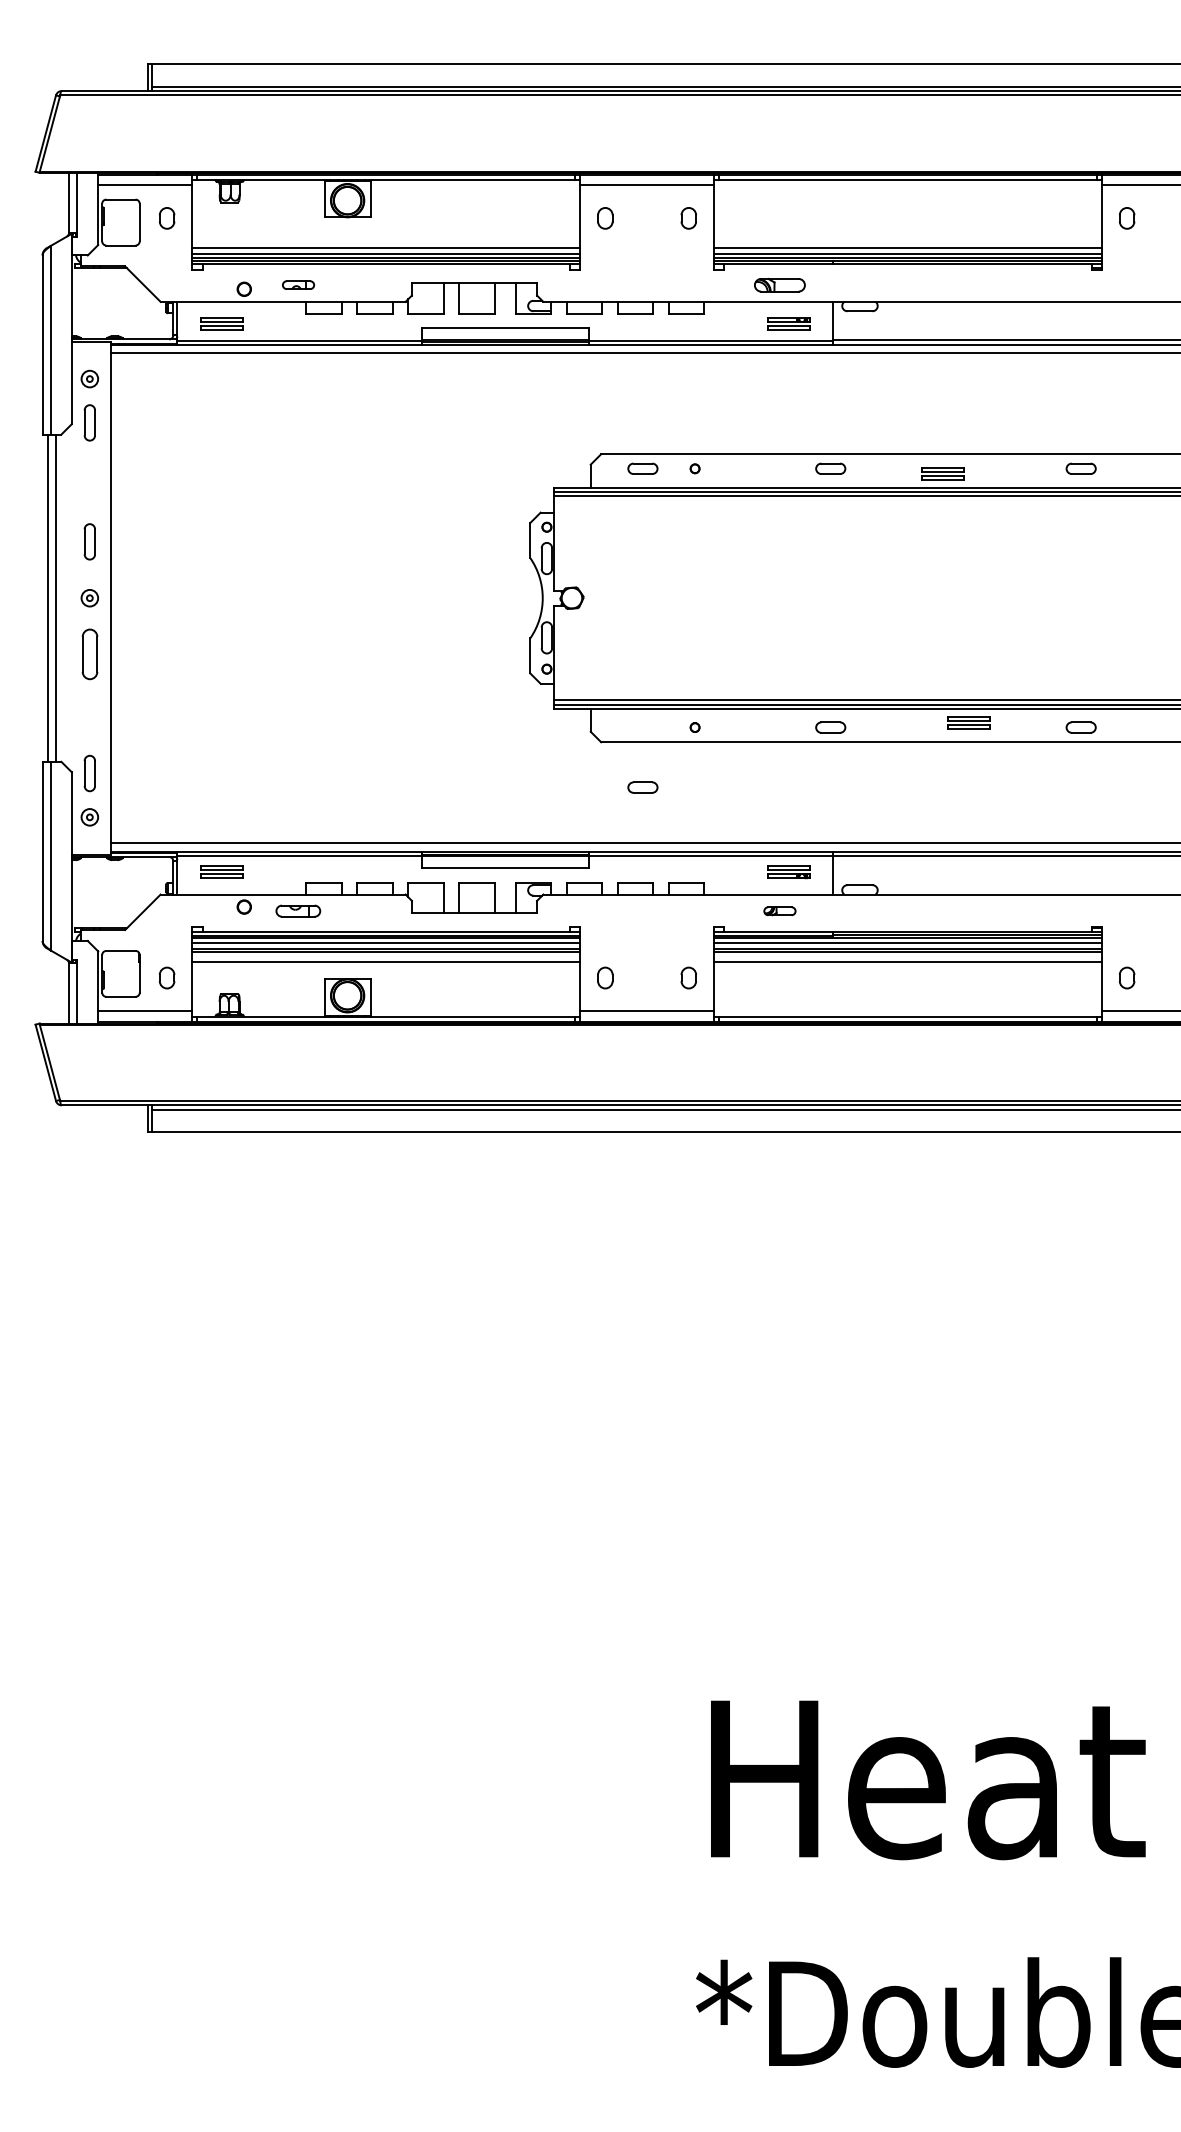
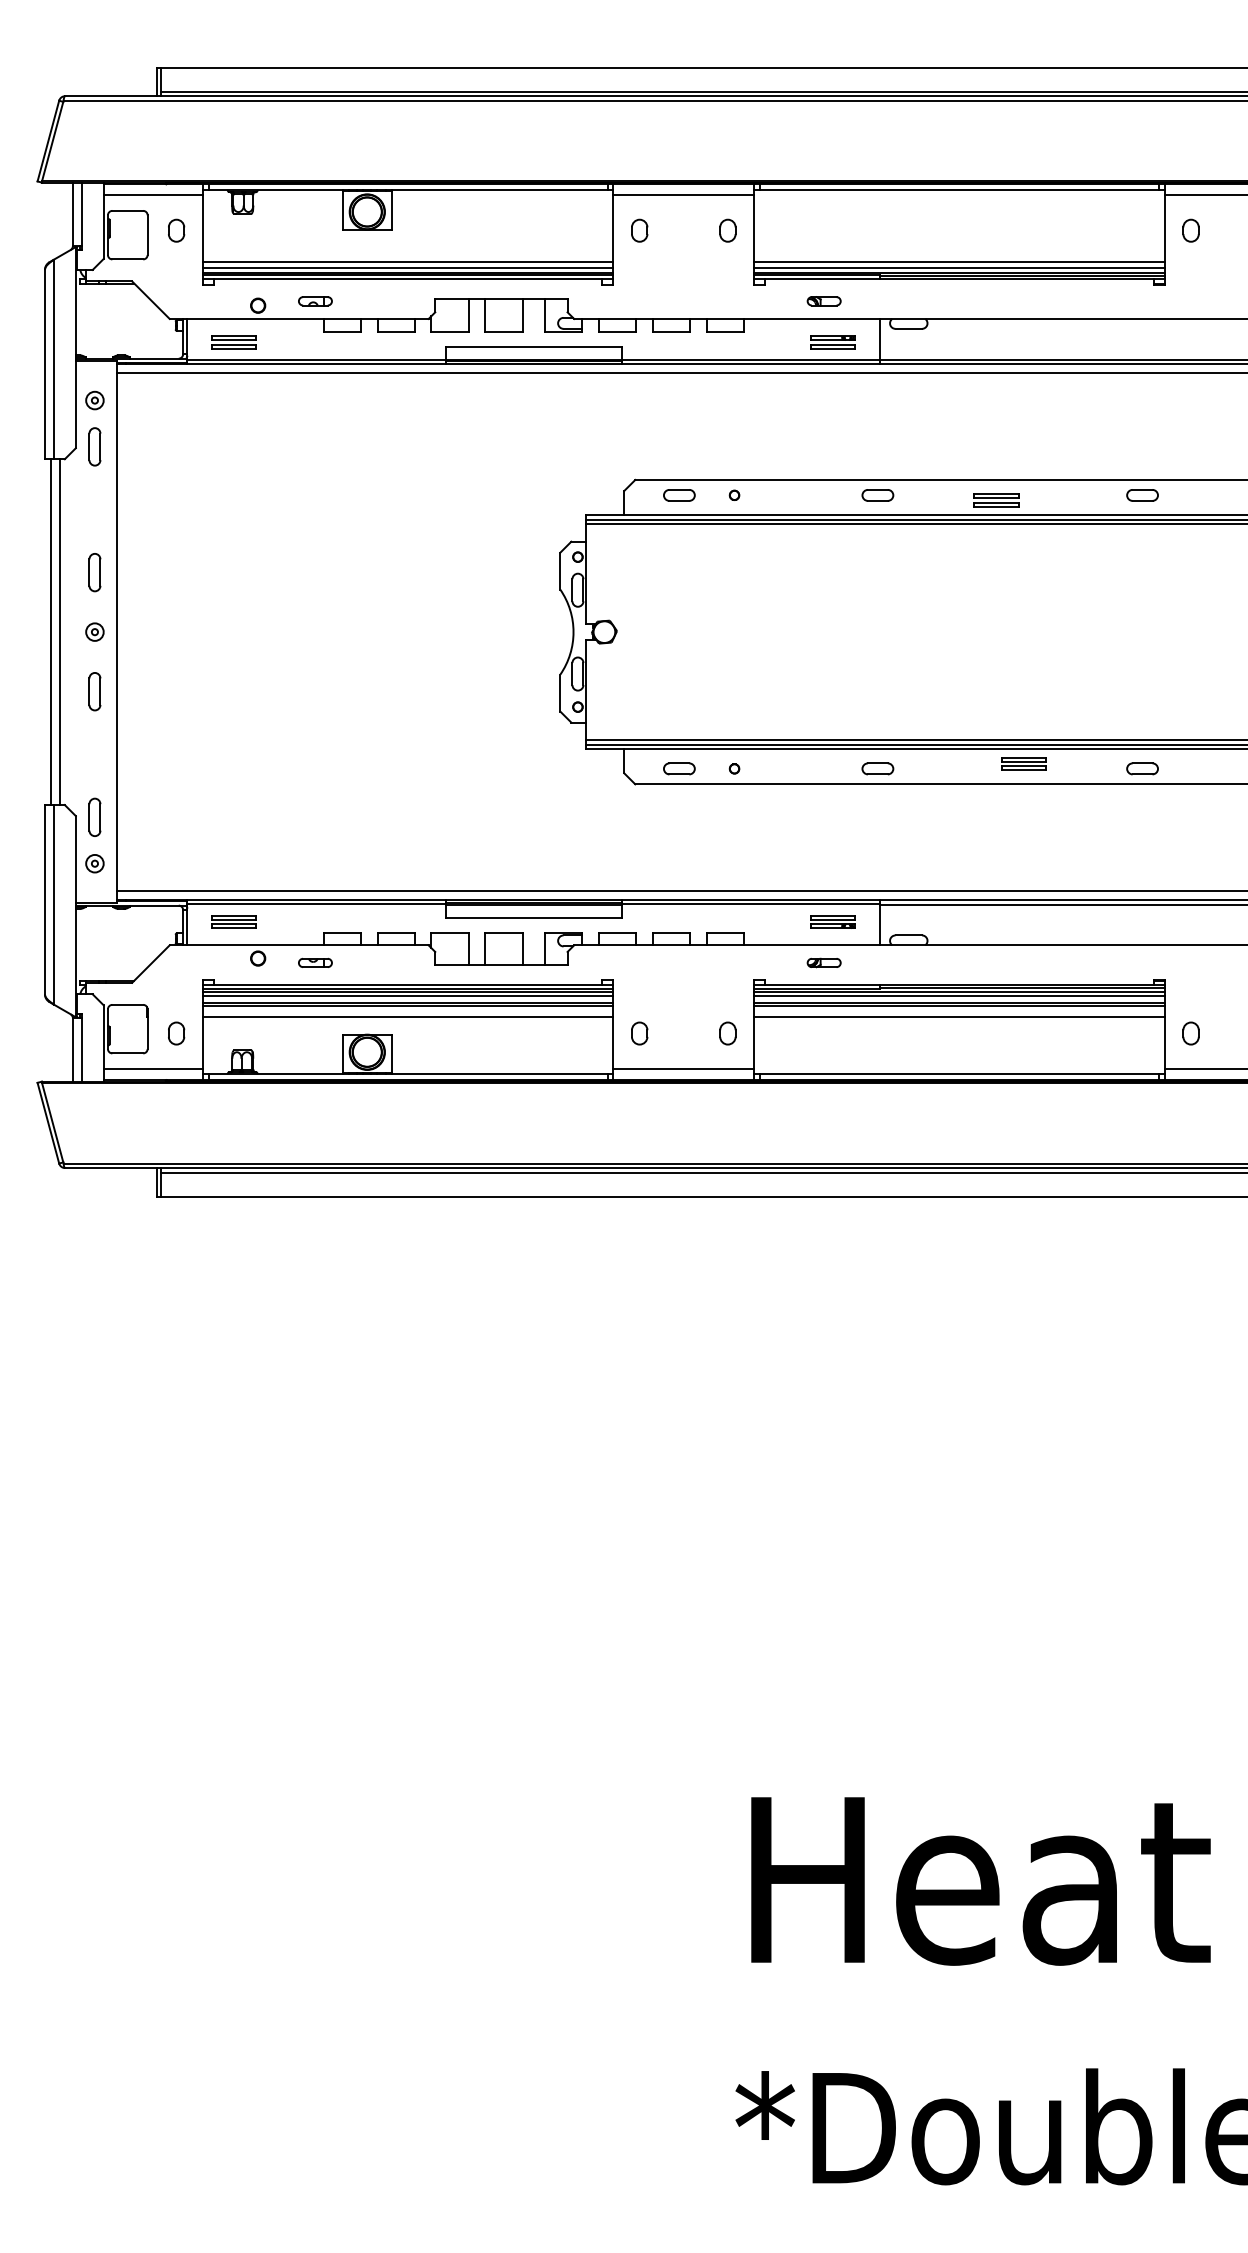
part: (779, 284) -> (823, 300), size x0.62
part: (89, 654) -> (94, 691), size x0.71
part: (642, 787) -> (678, 768), moved
part: (298, 911) -> (315, 963), size x0.71

